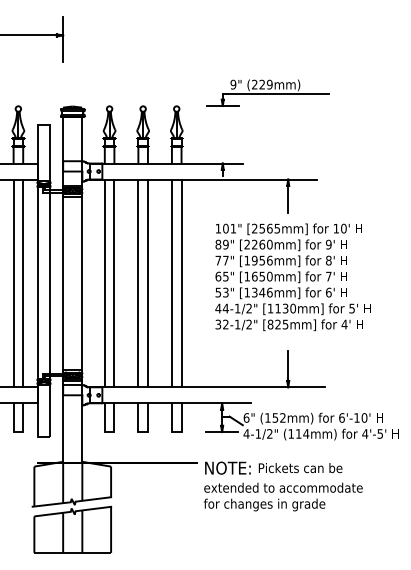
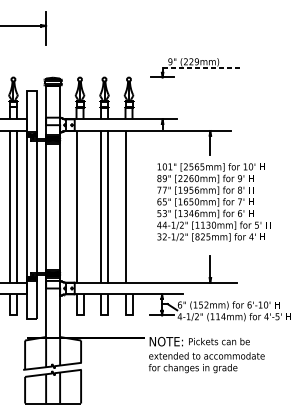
line: (275, 93) -> (201, 68), solid -> dashed
line: (114, 283) -> (83, 206), removed
line: (181, 283) -> (132, 206), removed

